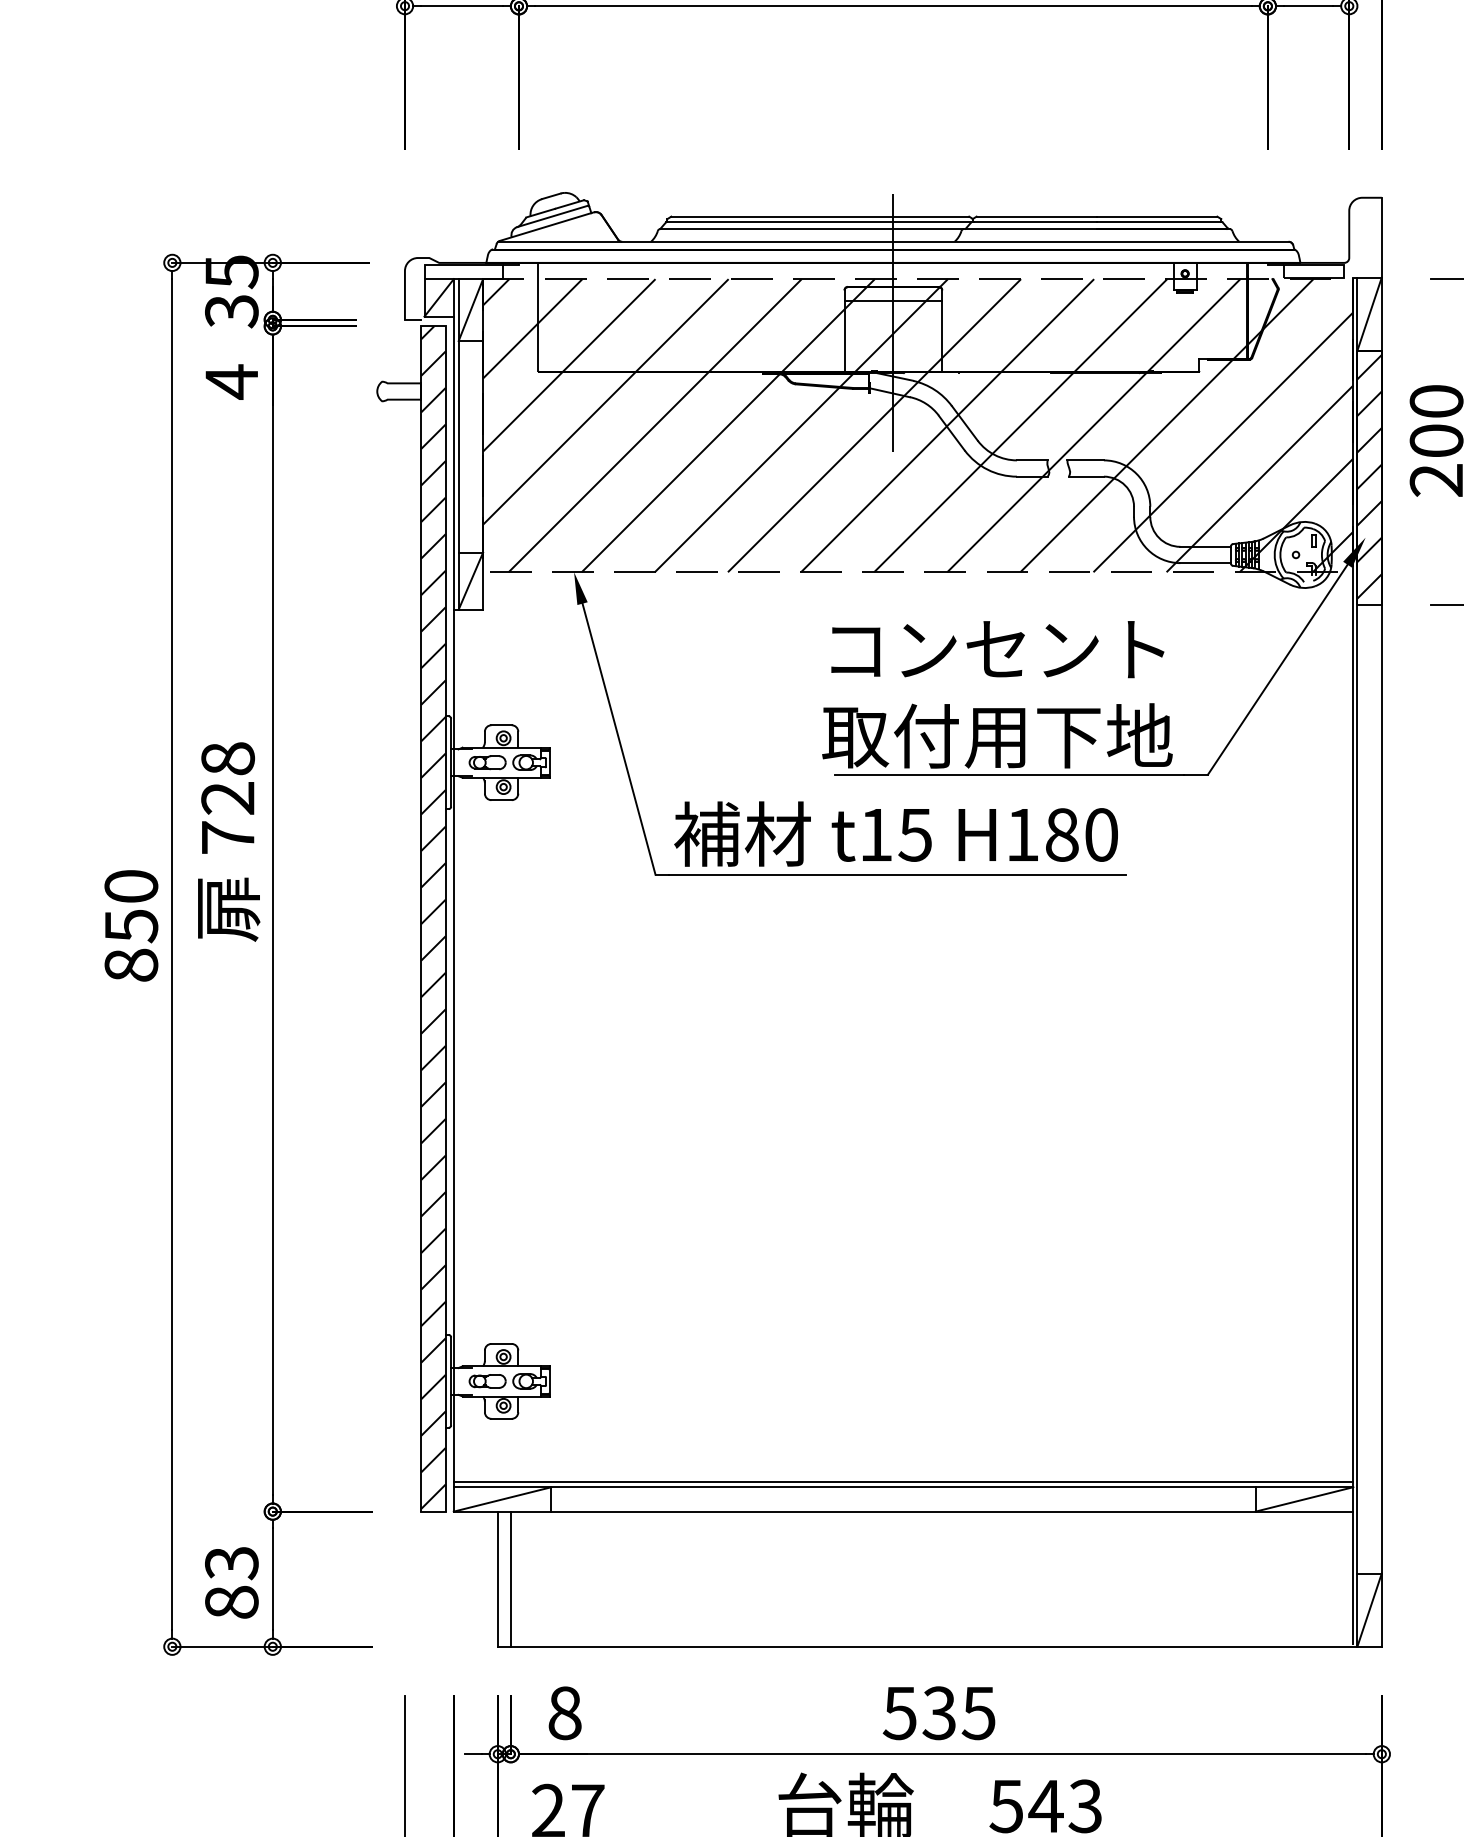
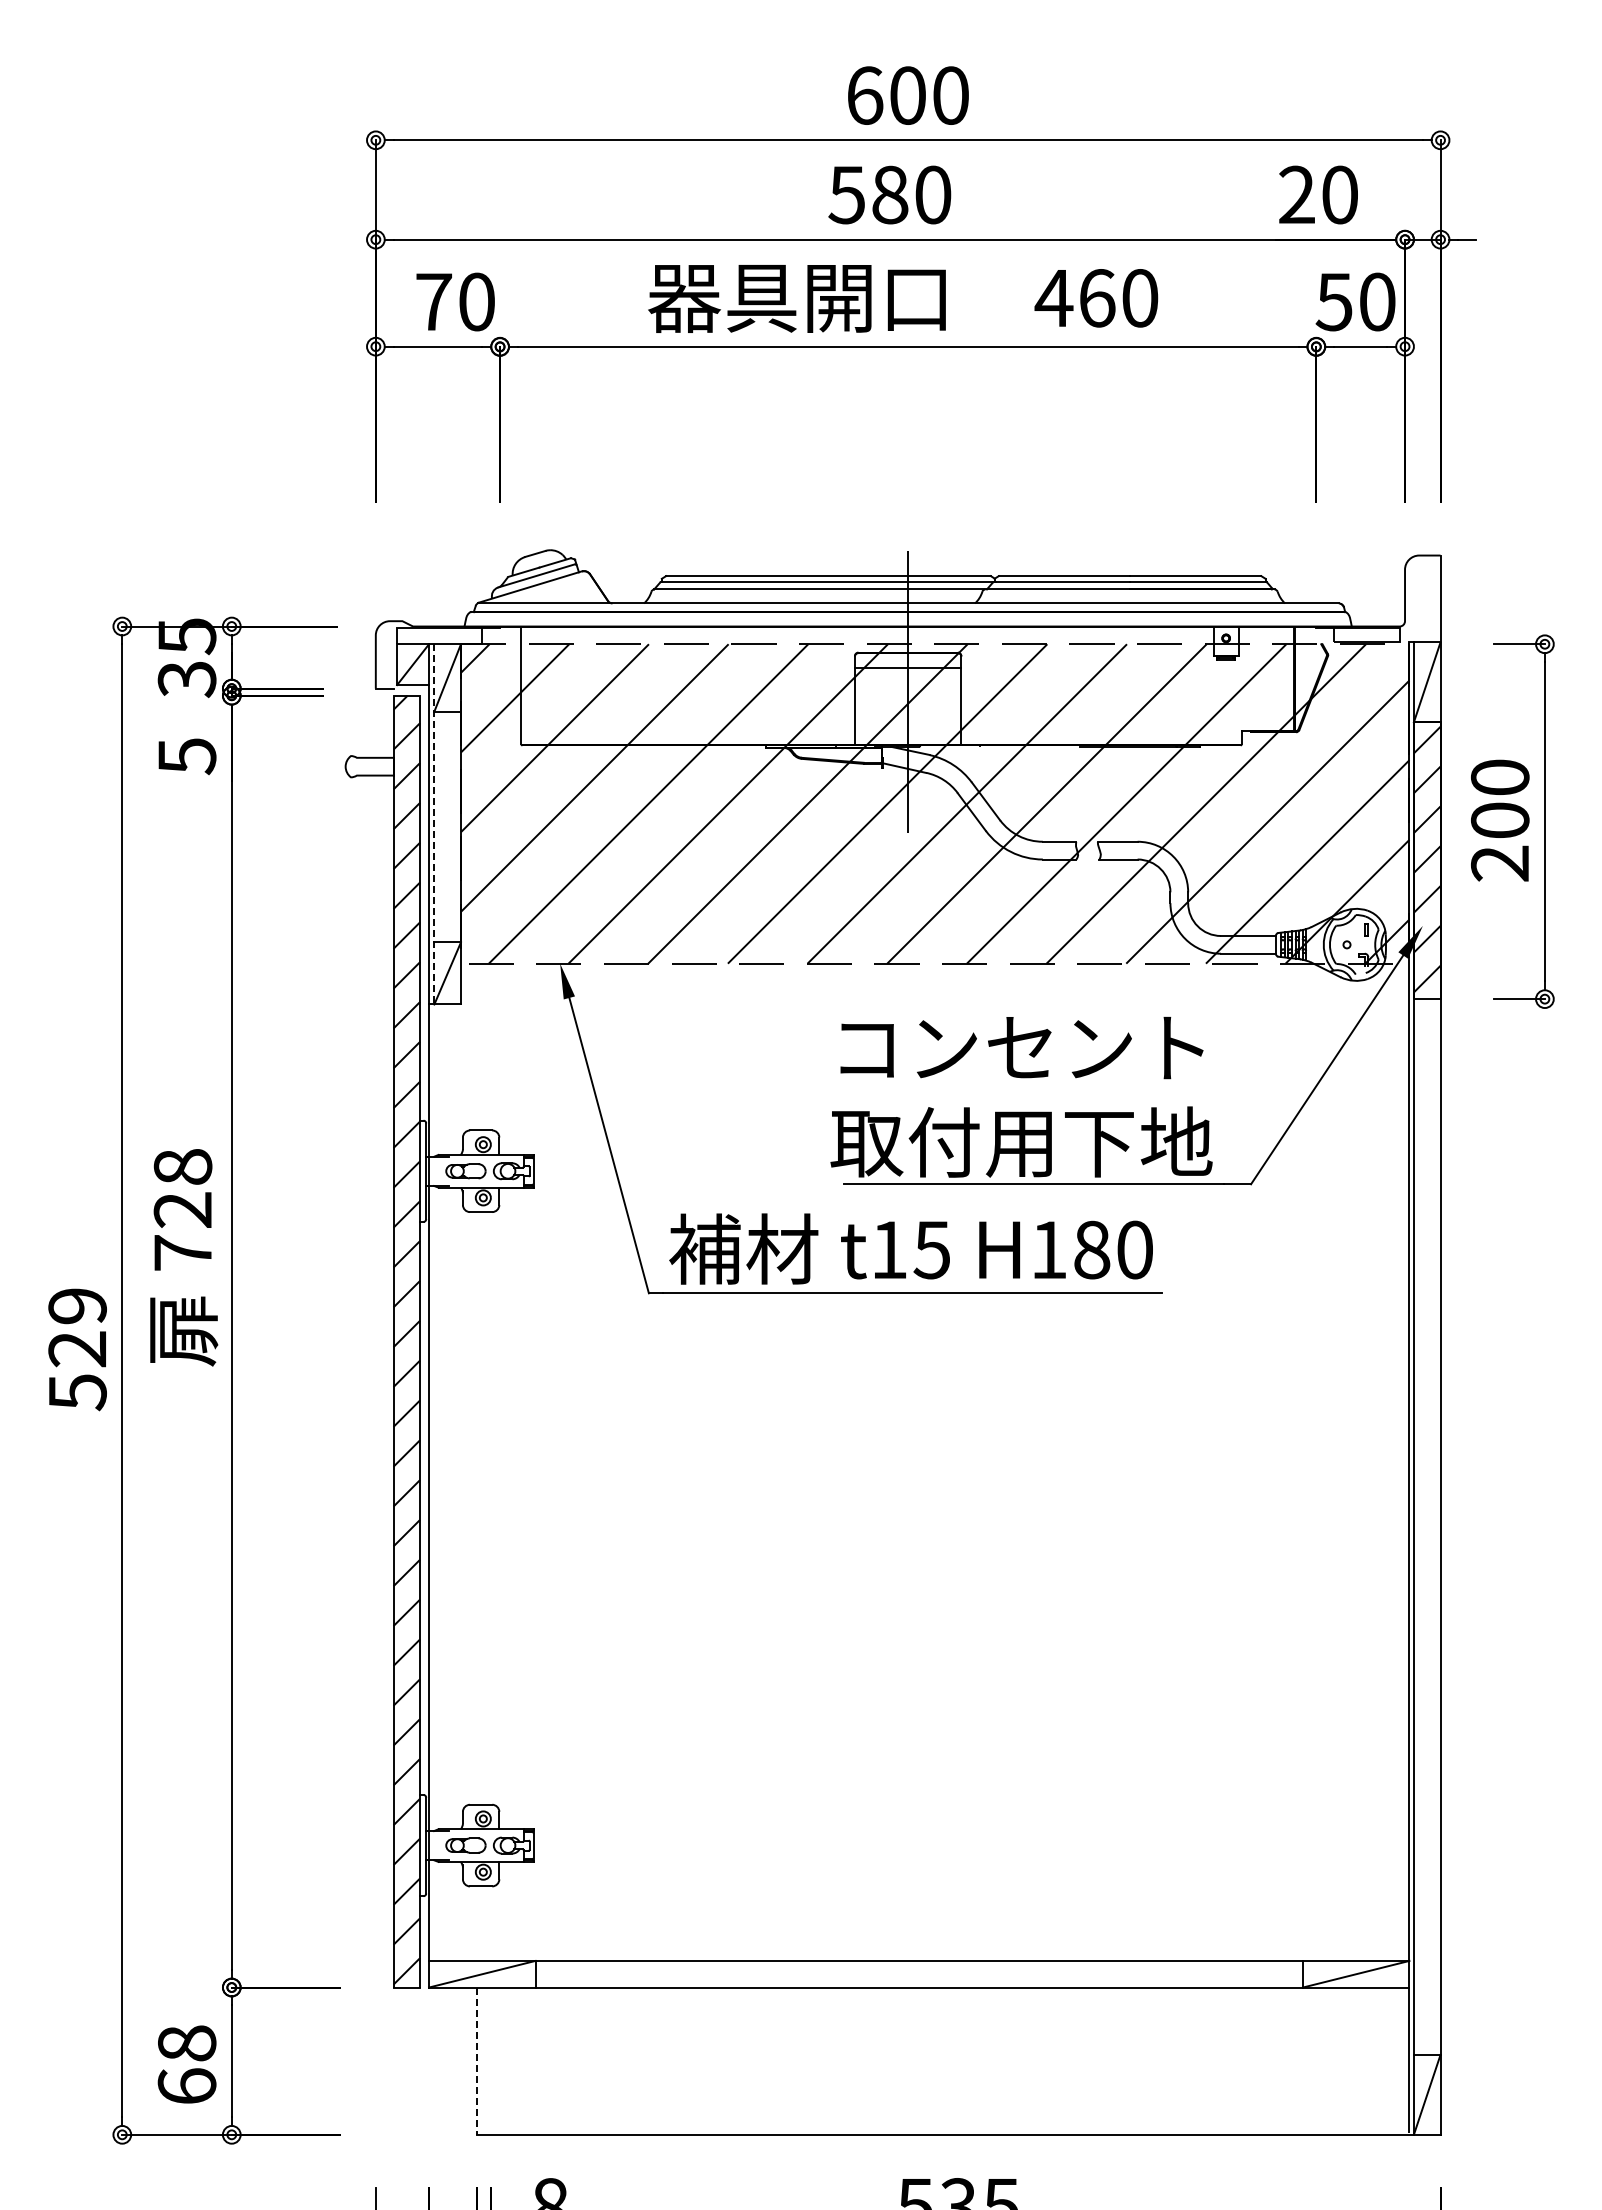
text: (232, 382) -> (187, 756), 4 -> 5
line: (458, 444) -> (434, 824), solid -> dashed
text: (131, 926) -> (77, 1349), 850 -> 529
line: (903, 1482) -> (919, 1955), removed
line: (511, 1578) -> (491, 2060), removed
line: (497, 1579) -> (476, 2061), solid -> dashed
text: (231, 1582) -> (186, 2064), 83 -> 68

